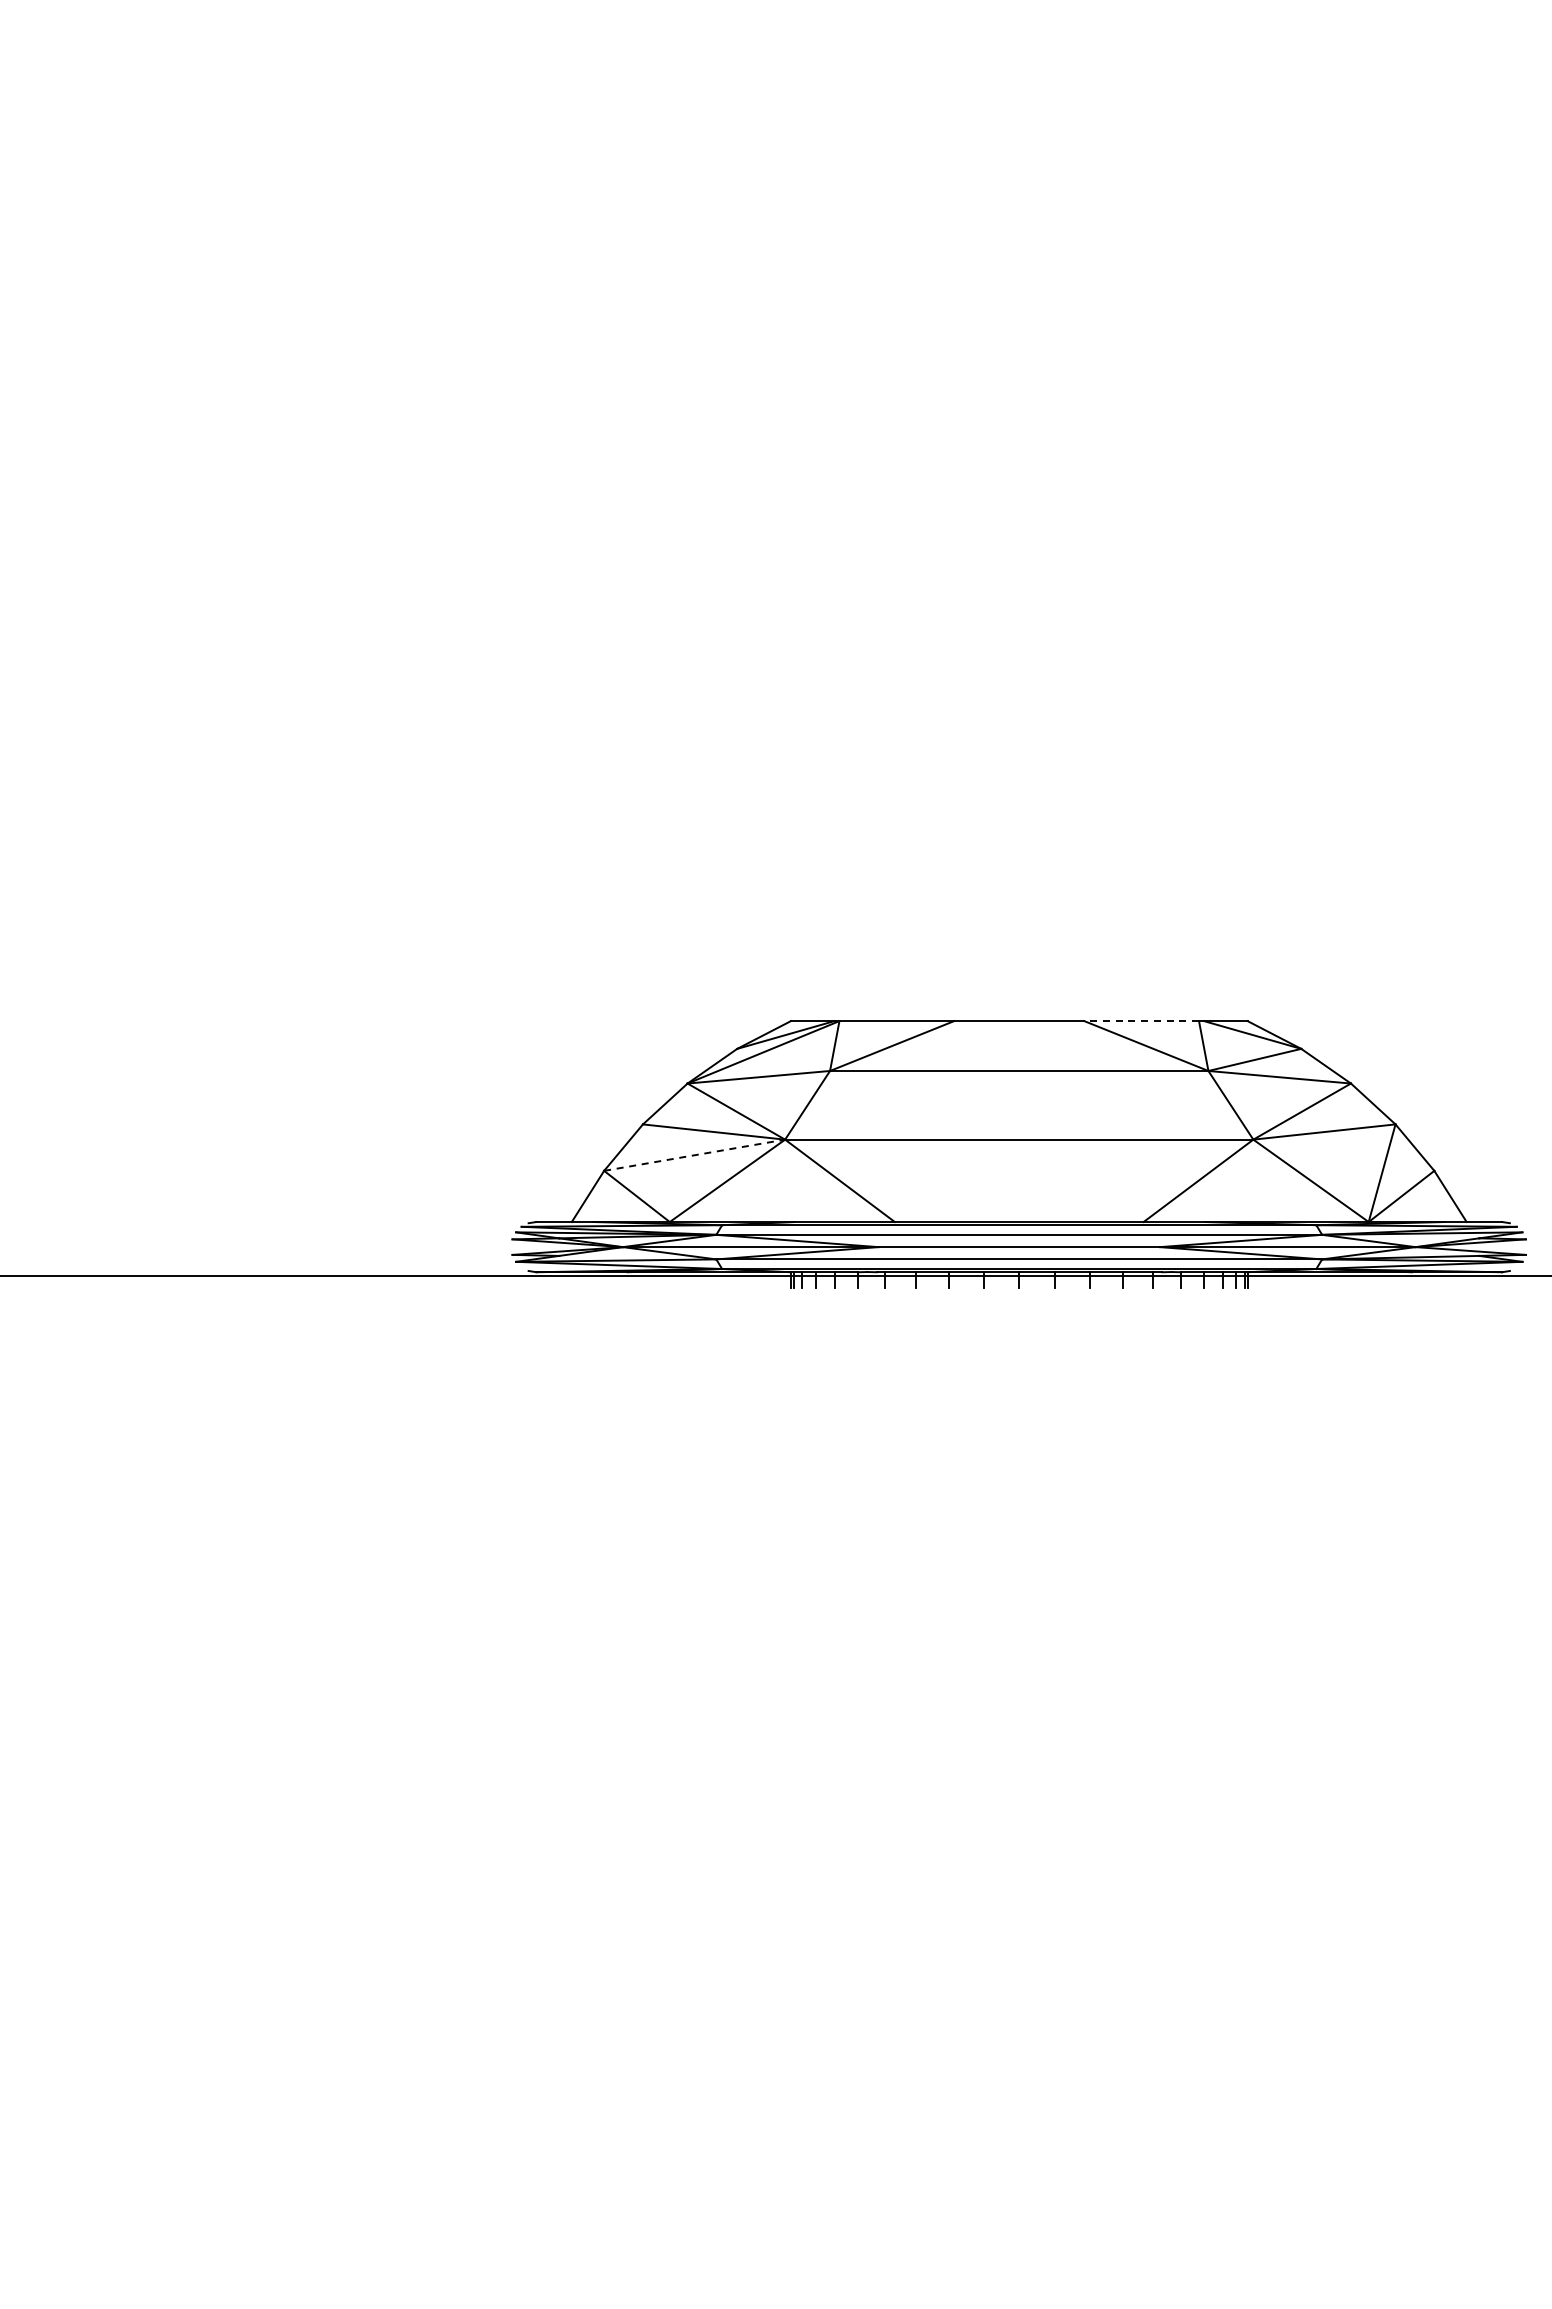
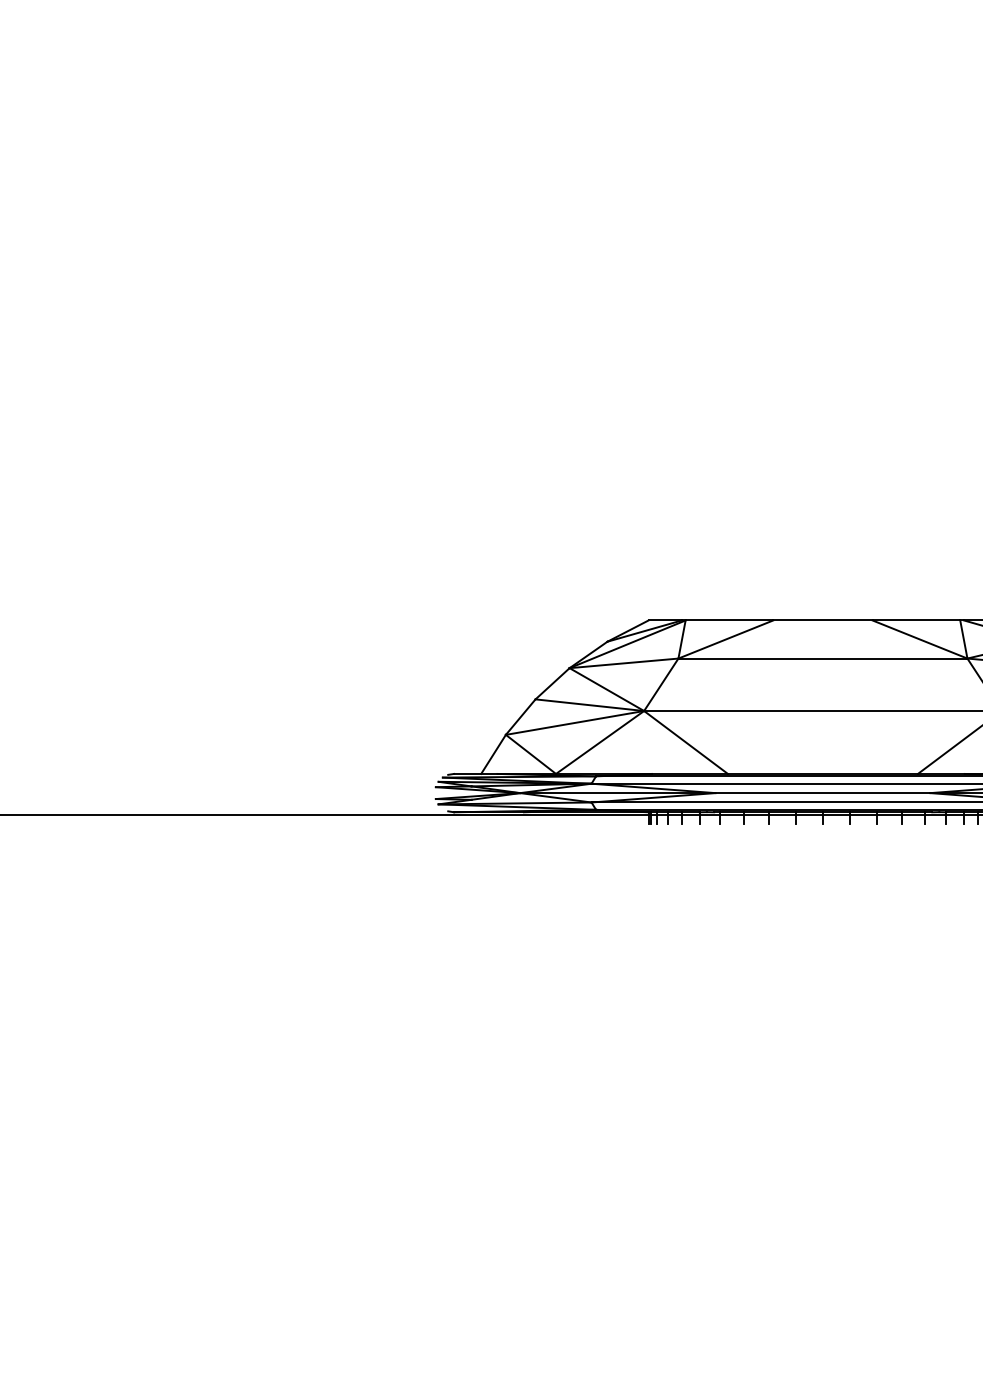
line: (1141, 1021) -> (916, 620), dashed -> solid
line: (694, 1155) -> (574, 723), dashed -> solid

